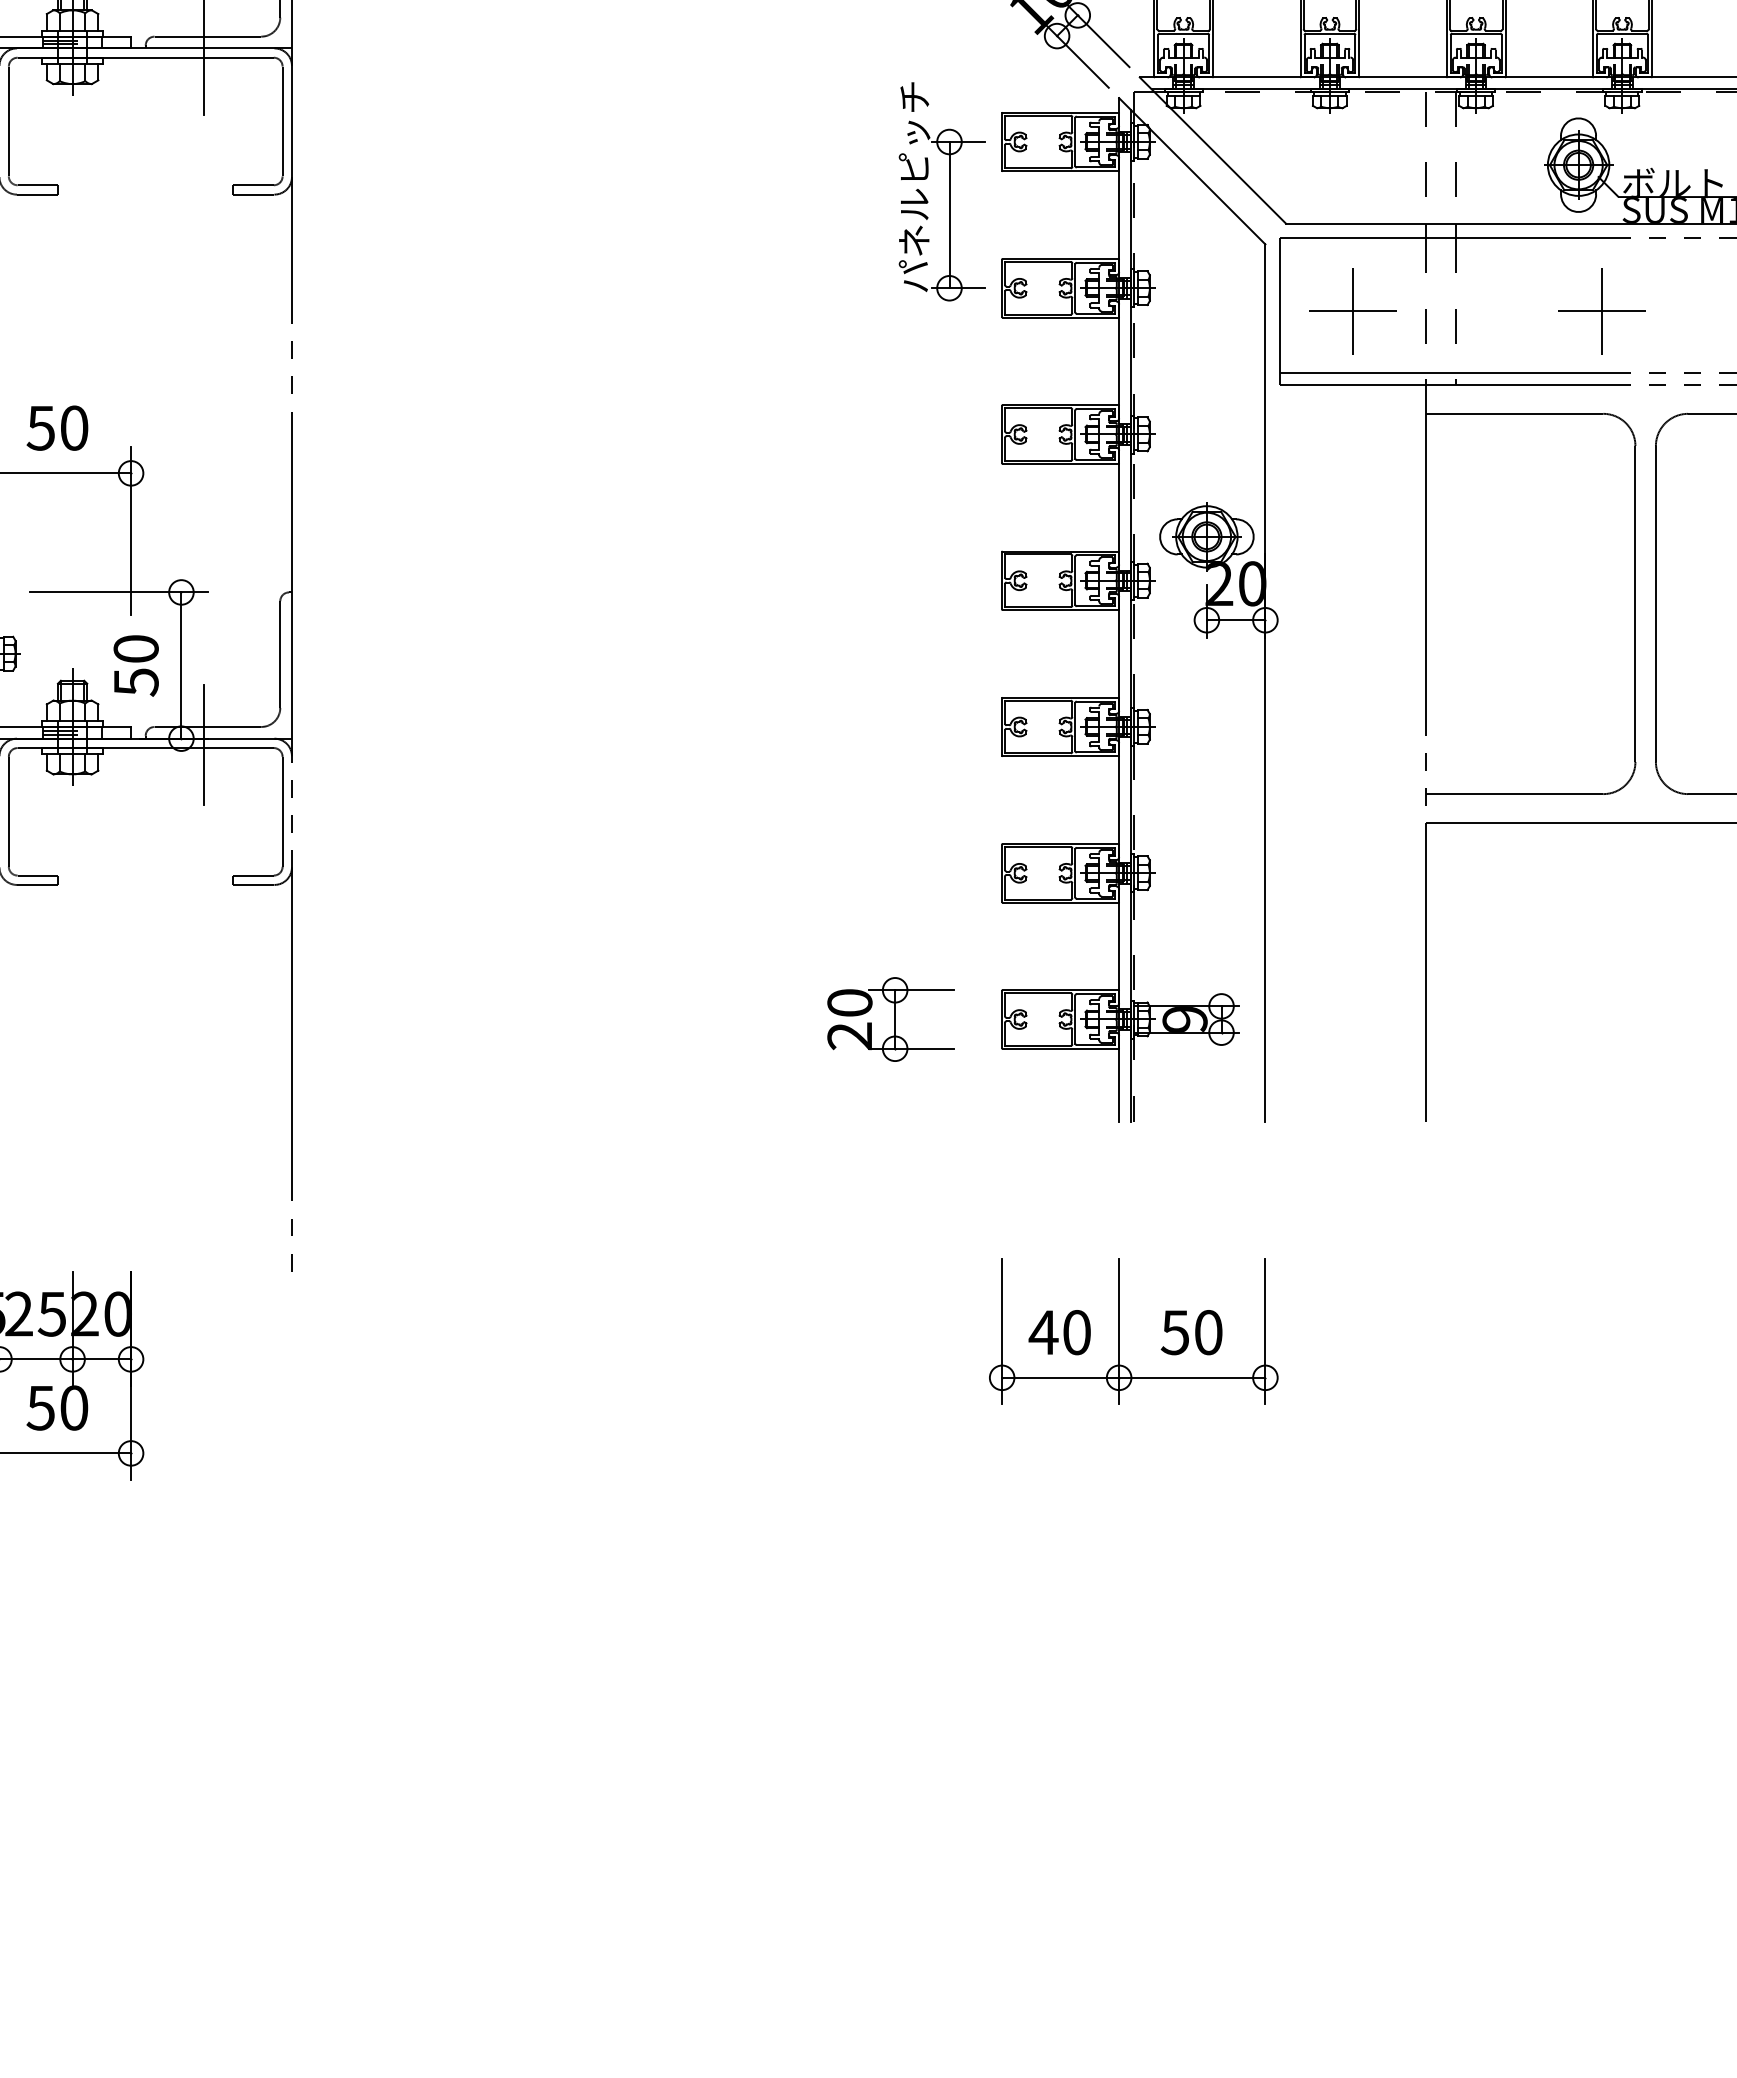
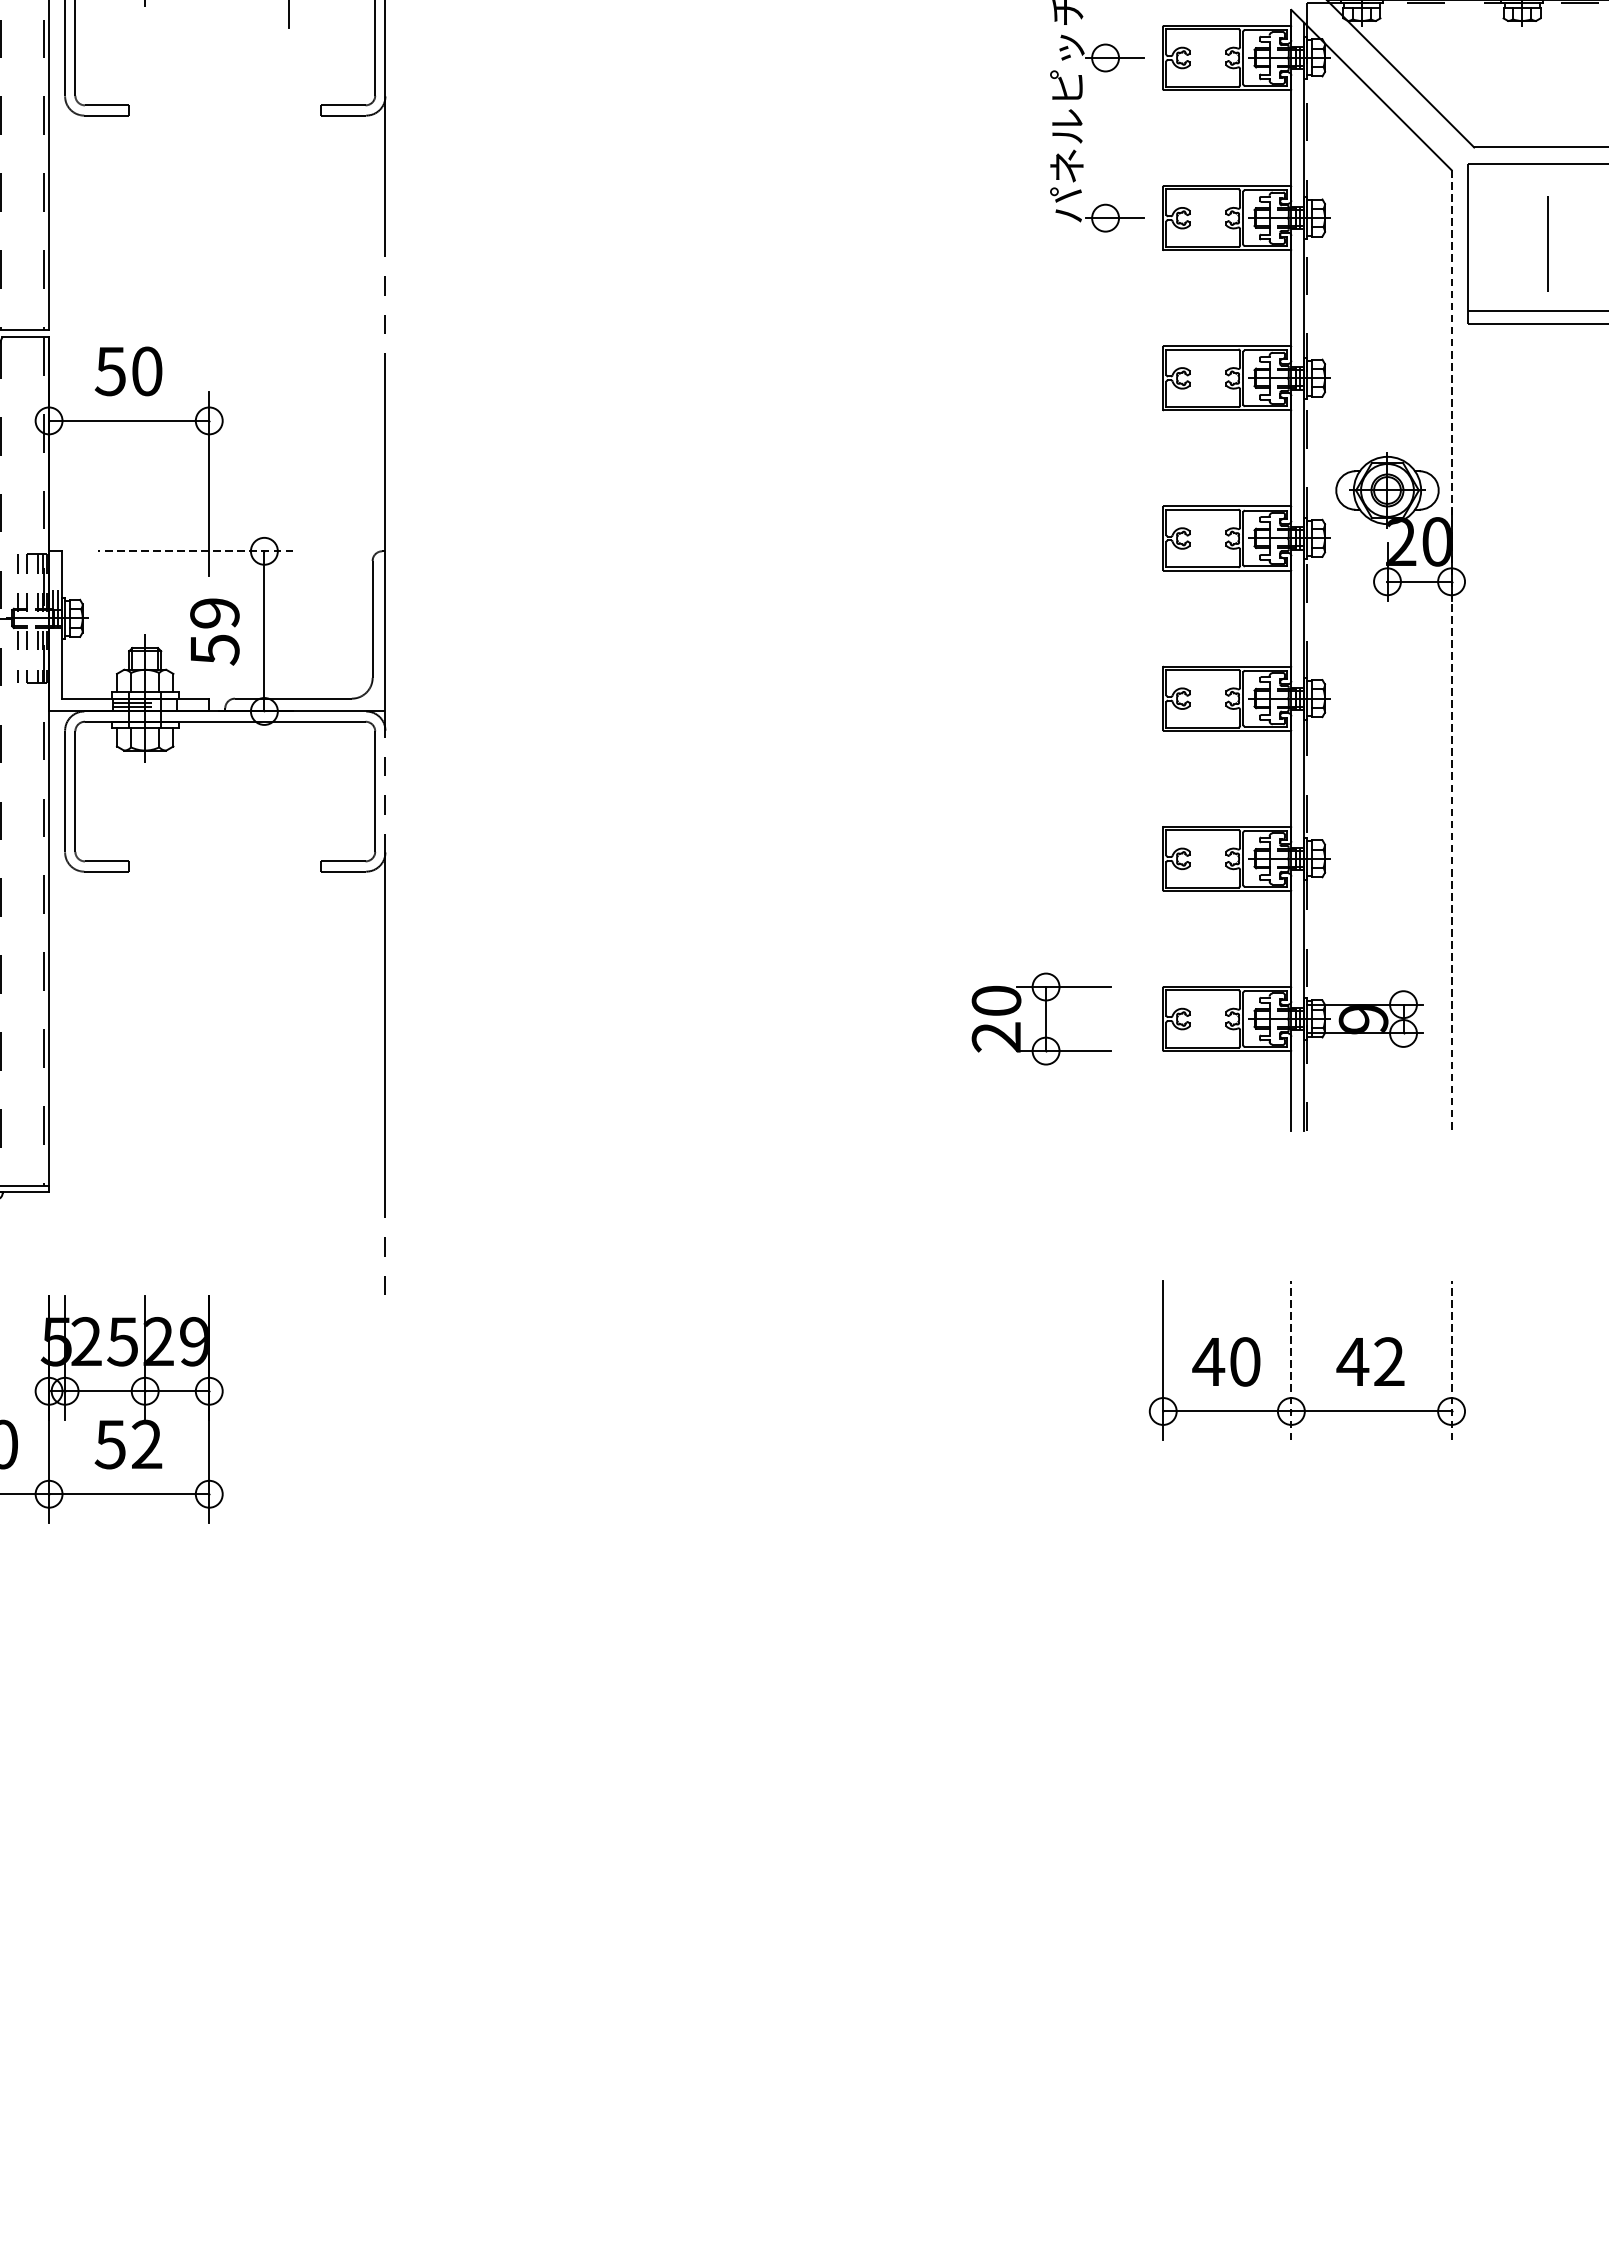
line: (949, 215) -> (1105, 138), removed
line: (1353, 311) -> (1548, 243), removed
line: (118, 592) -> (195, 551), solid -> dashed
text: (135, 648) -> (214, 612), 50 -> 59
line: (1265, 683) -> (1451, 651), solid -> dashed
line: (204, 744) -> (289, 717), removed
text: (116, 1313) -> (193, 1341), 20 -> 29
line: (1119, 1331) -> (1291, 1360), solid -> dashed
line: (1265, 1331) -> (1451, 1360), solid -> dashed
text: (1191, 1332) -> (1370, 1361), 50 -> 42
text: (74, 1407) -> (147, 1443), 50 -> 52

